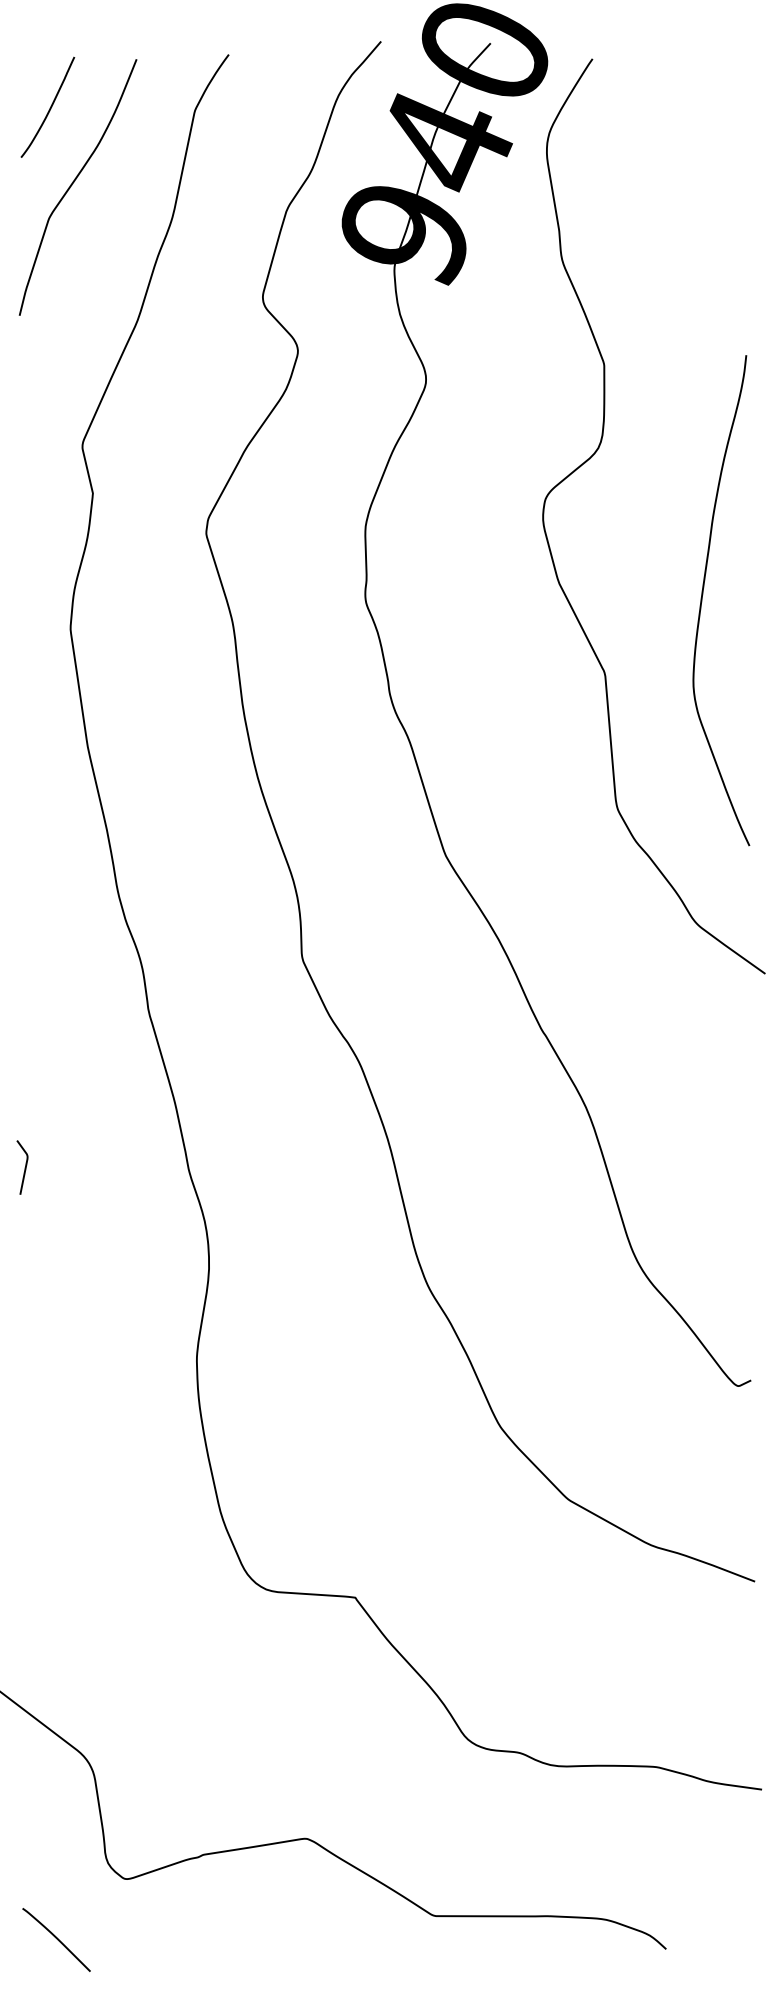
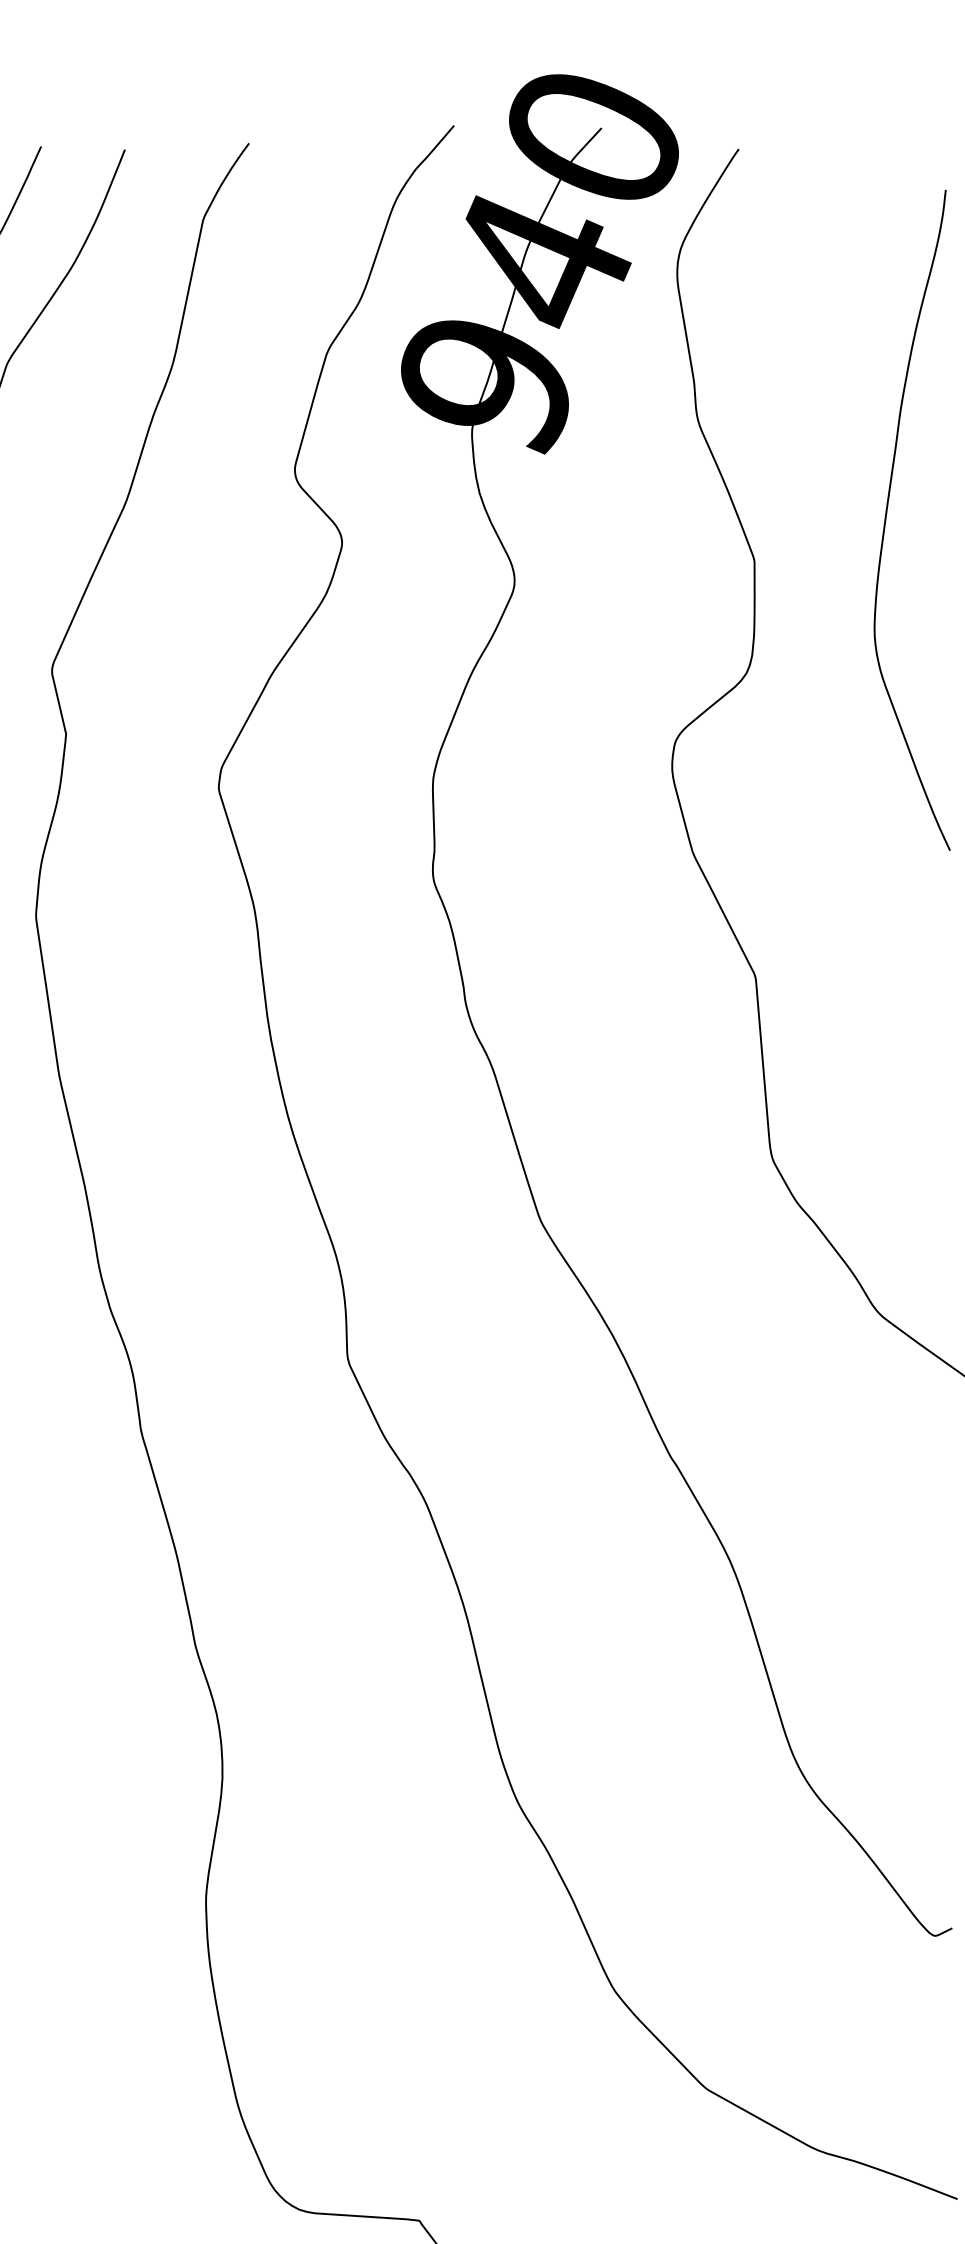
curve: (703, 594) -> (888, 512), moved

